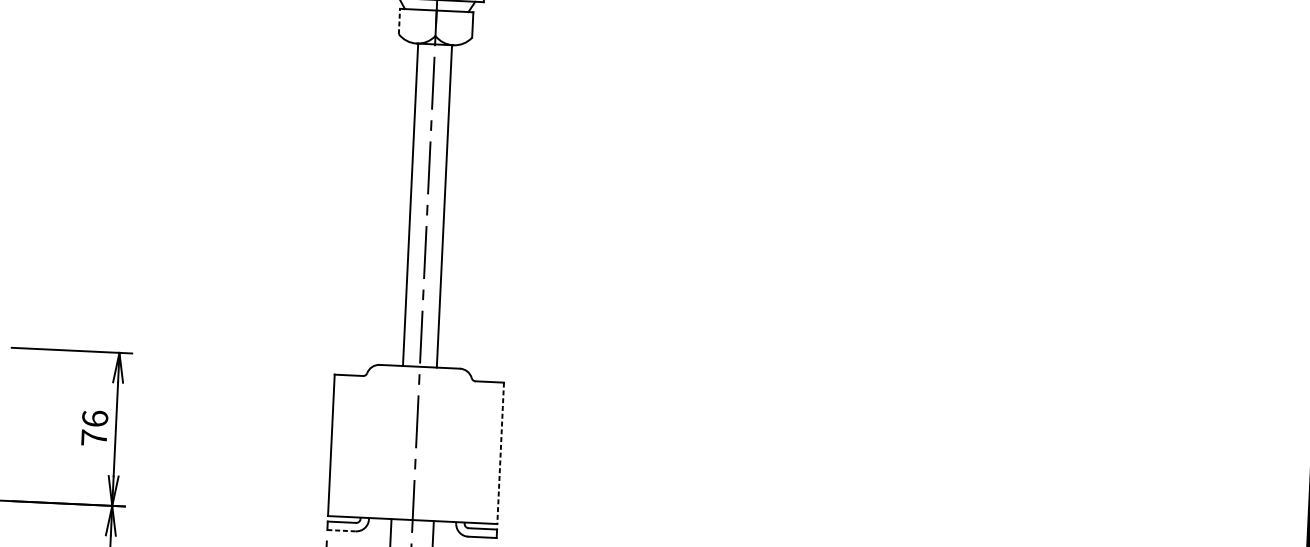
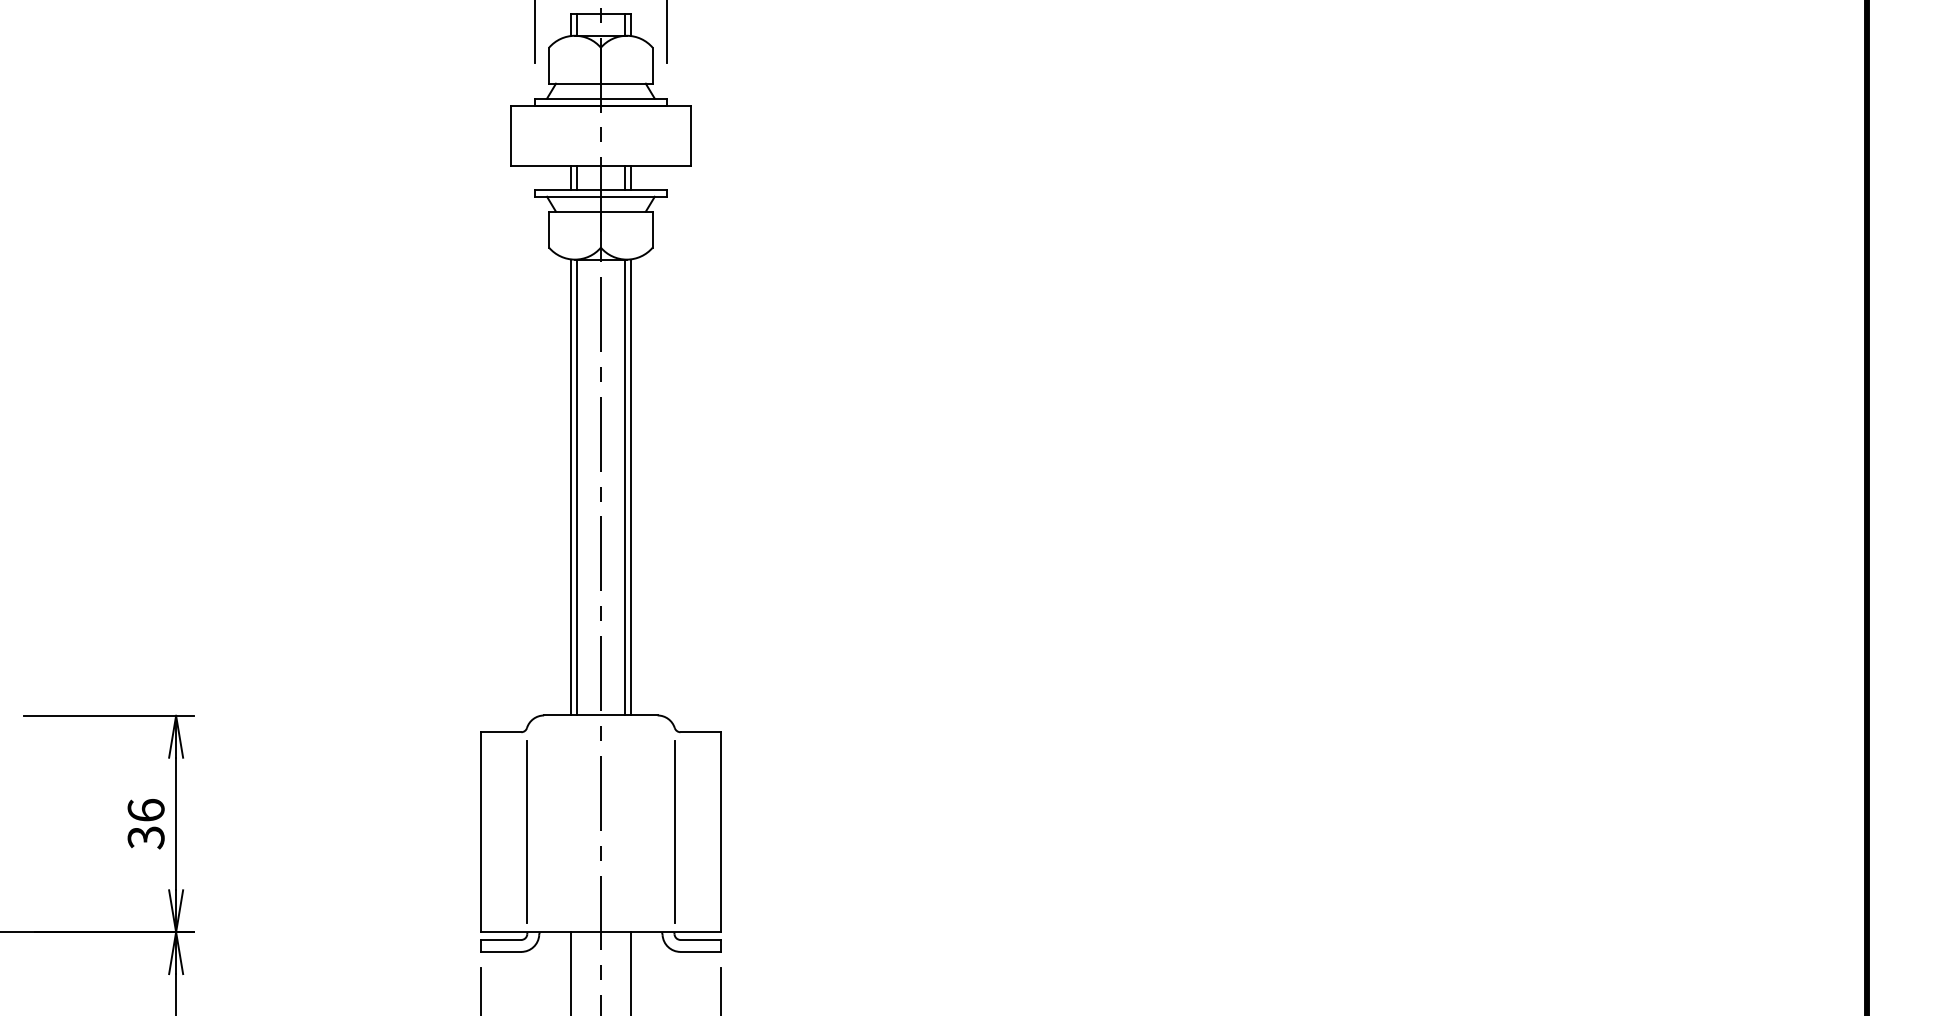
line: (399, 21) -> (549, 229), dashed -> solid
line: (406, 204) -> (570, 487), added
line: (448, 206) -> (630, 487), added
text: (93, 437) -> (145, 837), 76 -> 36
line: (363, 446) -> (526, 831), added
line: (468, 451) -> (674, 831), added
line: (500, 453) -> (720, 832), dashed -> solid
line: (341, 530) -> (501, 951), dashed -> solid

